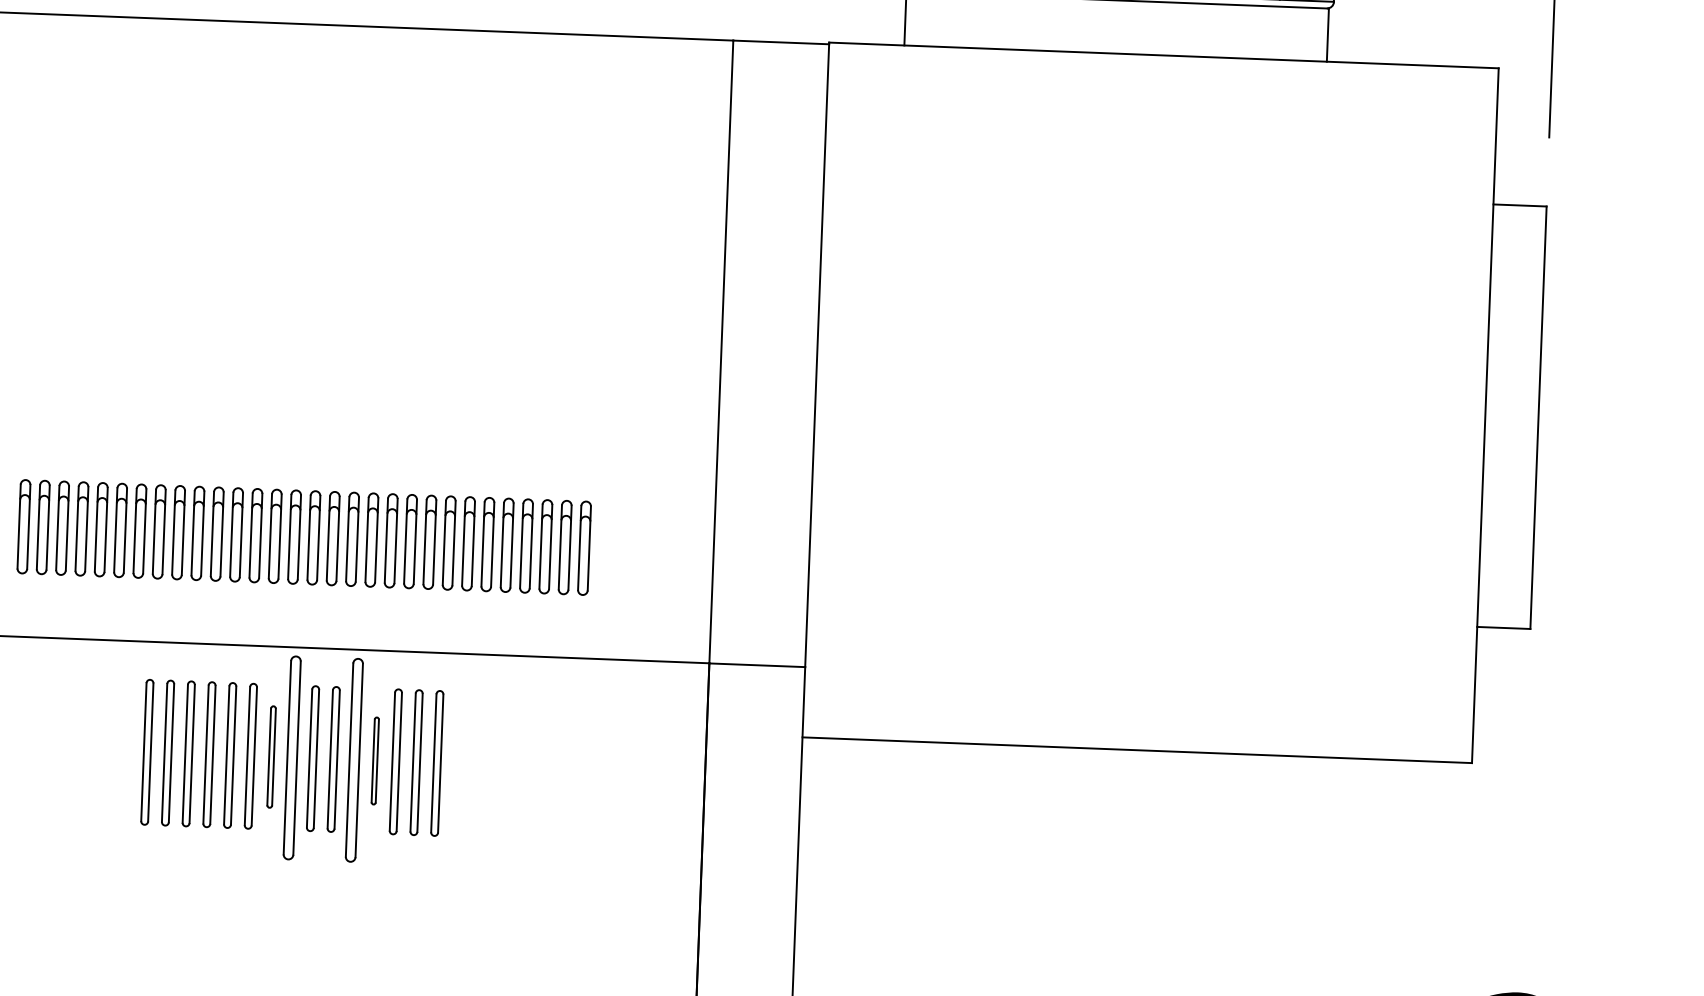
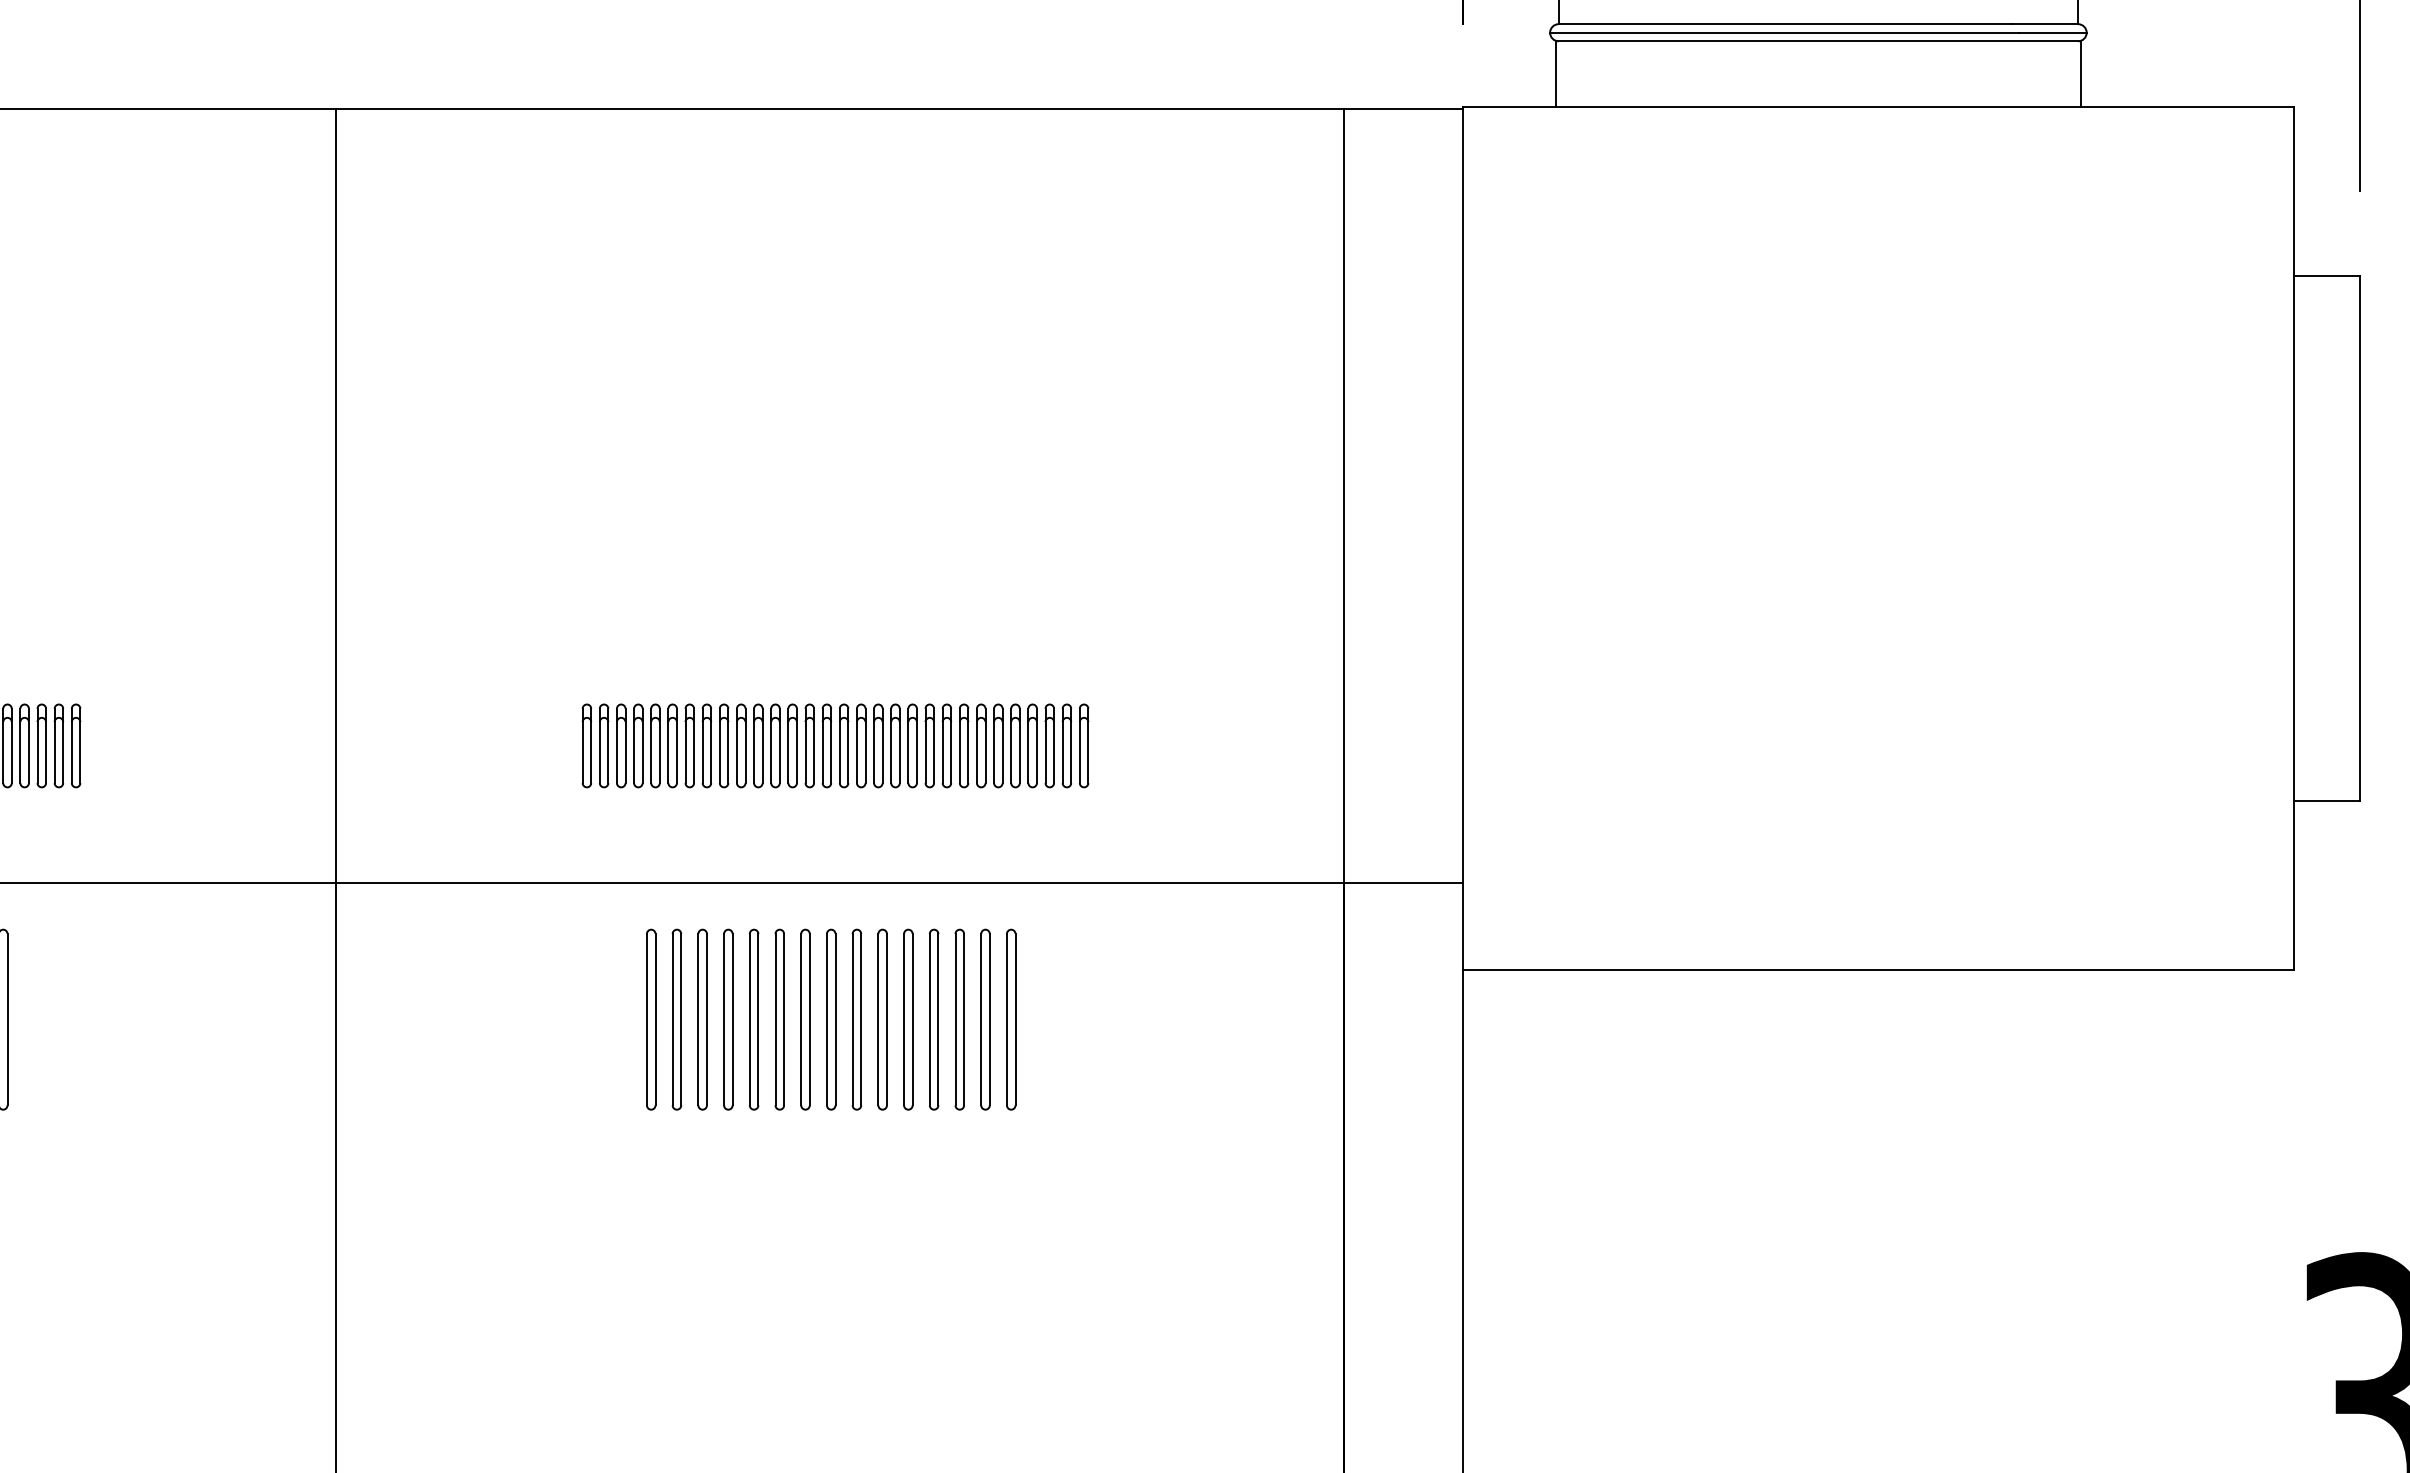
part: (304, 537) -> (835, 745), size x0.71
part: (271, 756) -> (805, 1019), size x1.43
part: (292, 757) -> (831, 1019), size x0.71
part: (354, 760) -> (908, 1019), size x0.71
part: (375, 760) -> (934, 1019), size x1.67

